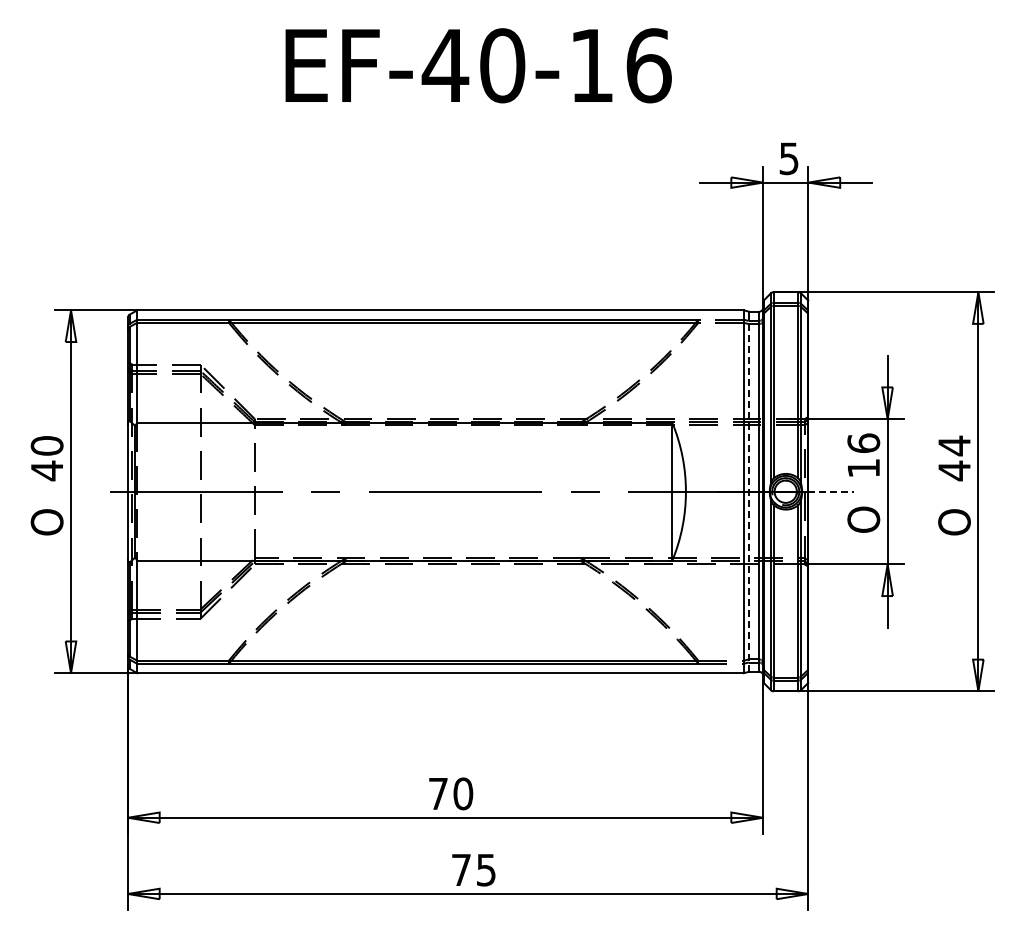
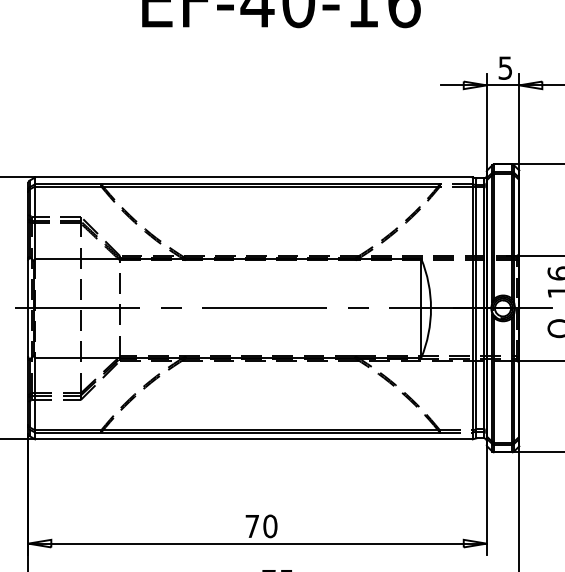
line: (748, 491) -> (476, 308), dashed -> solid
line: (831, 491) -> (536, 308), dashed -> solid

